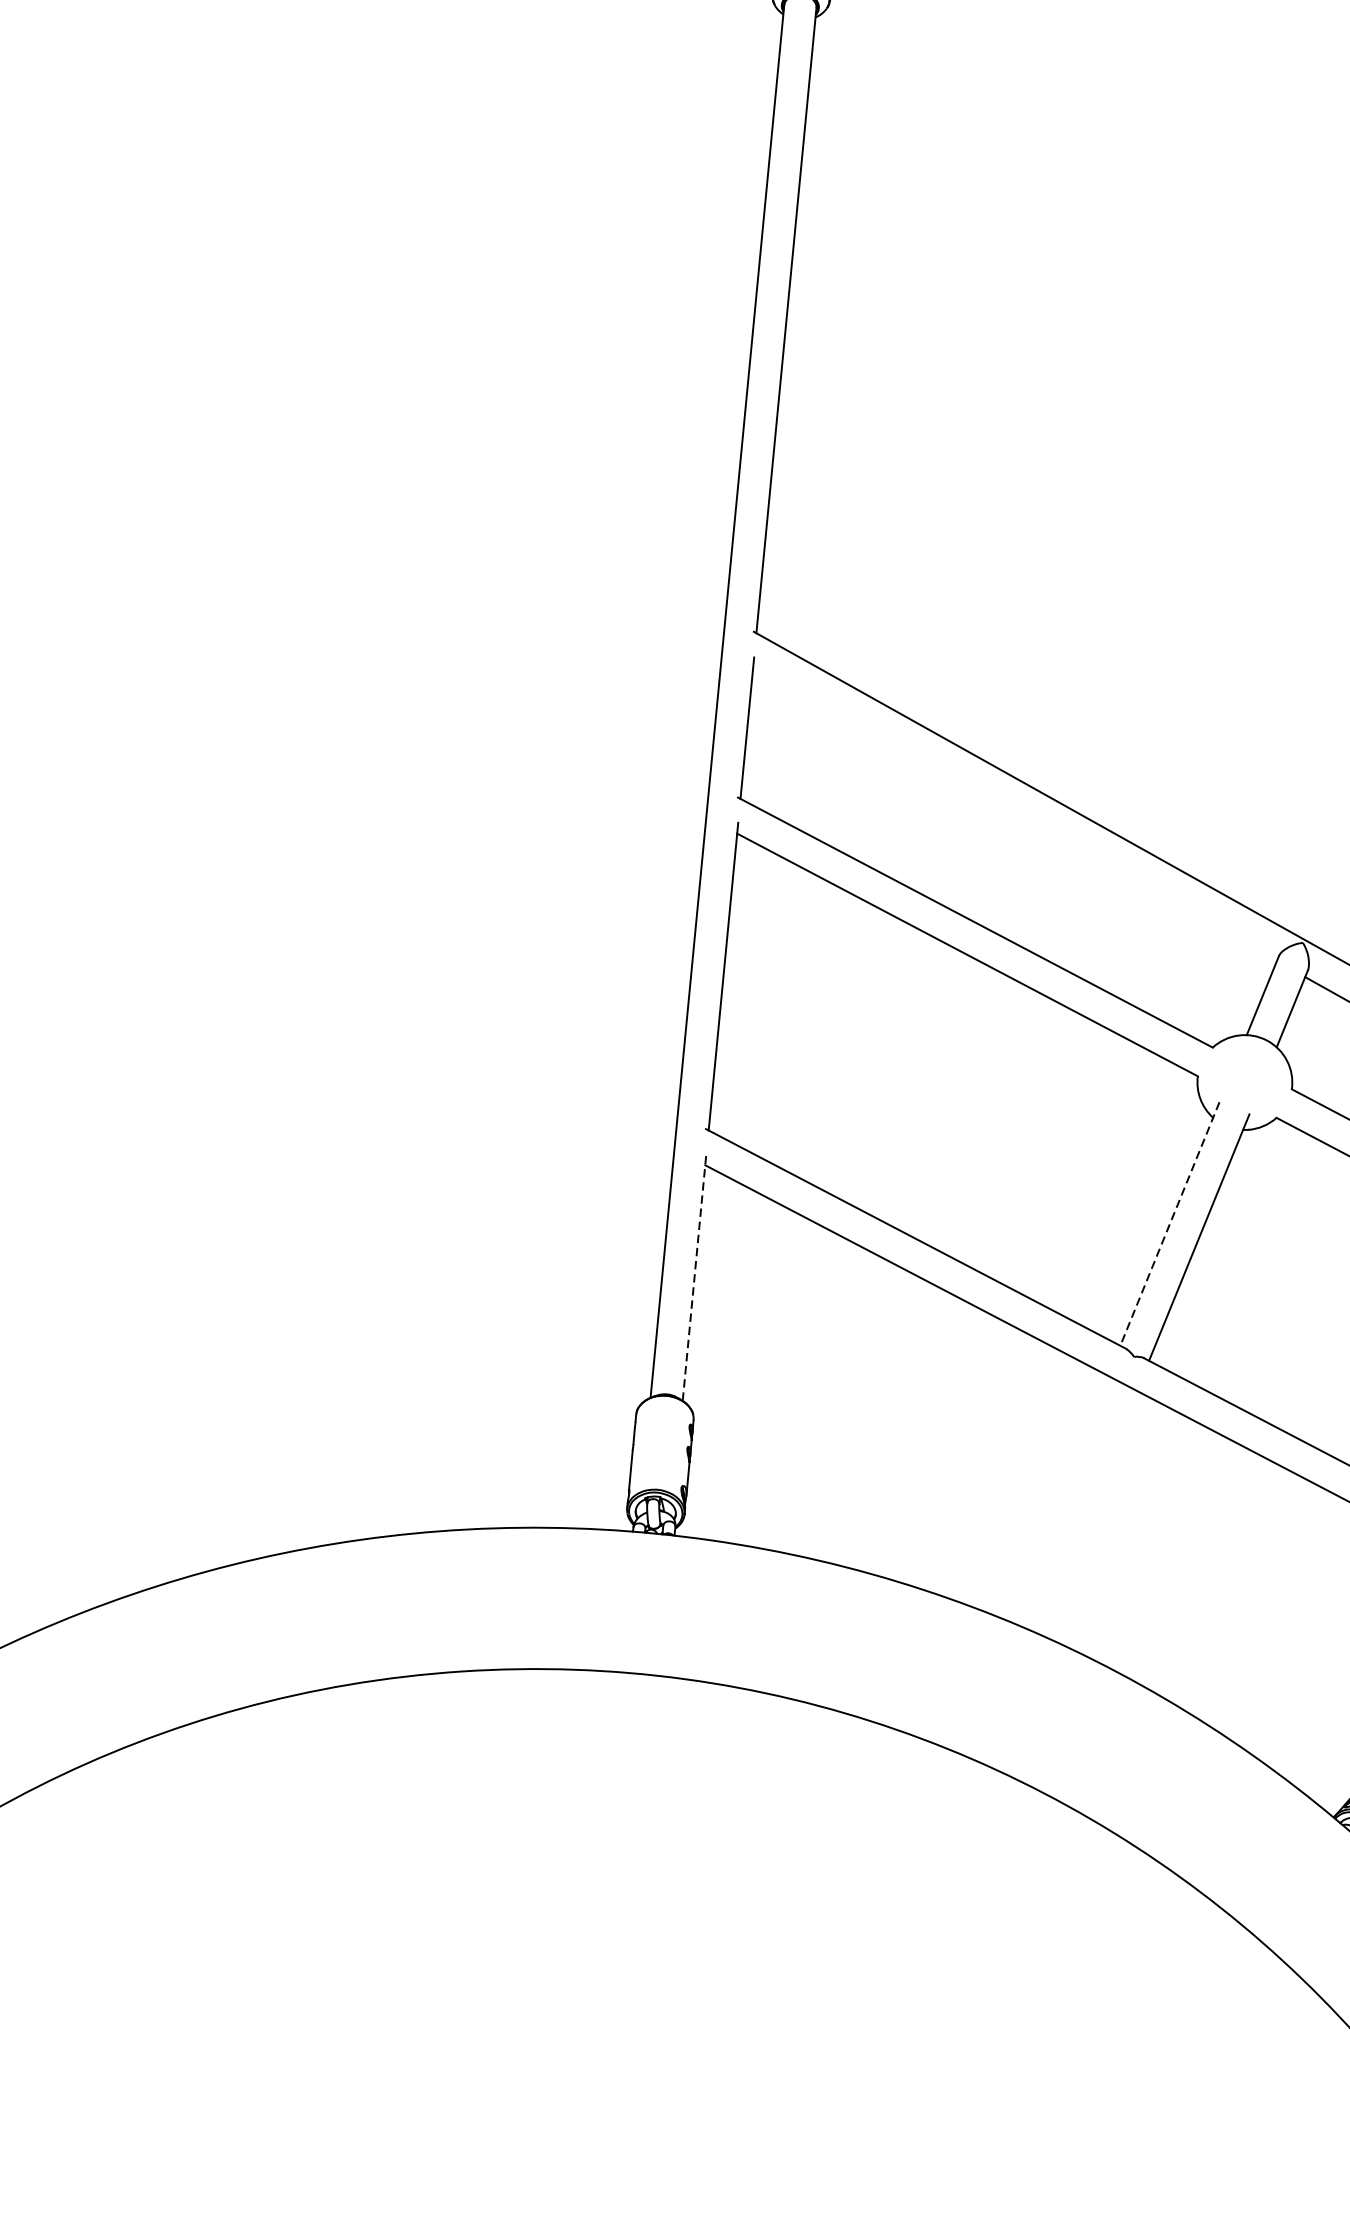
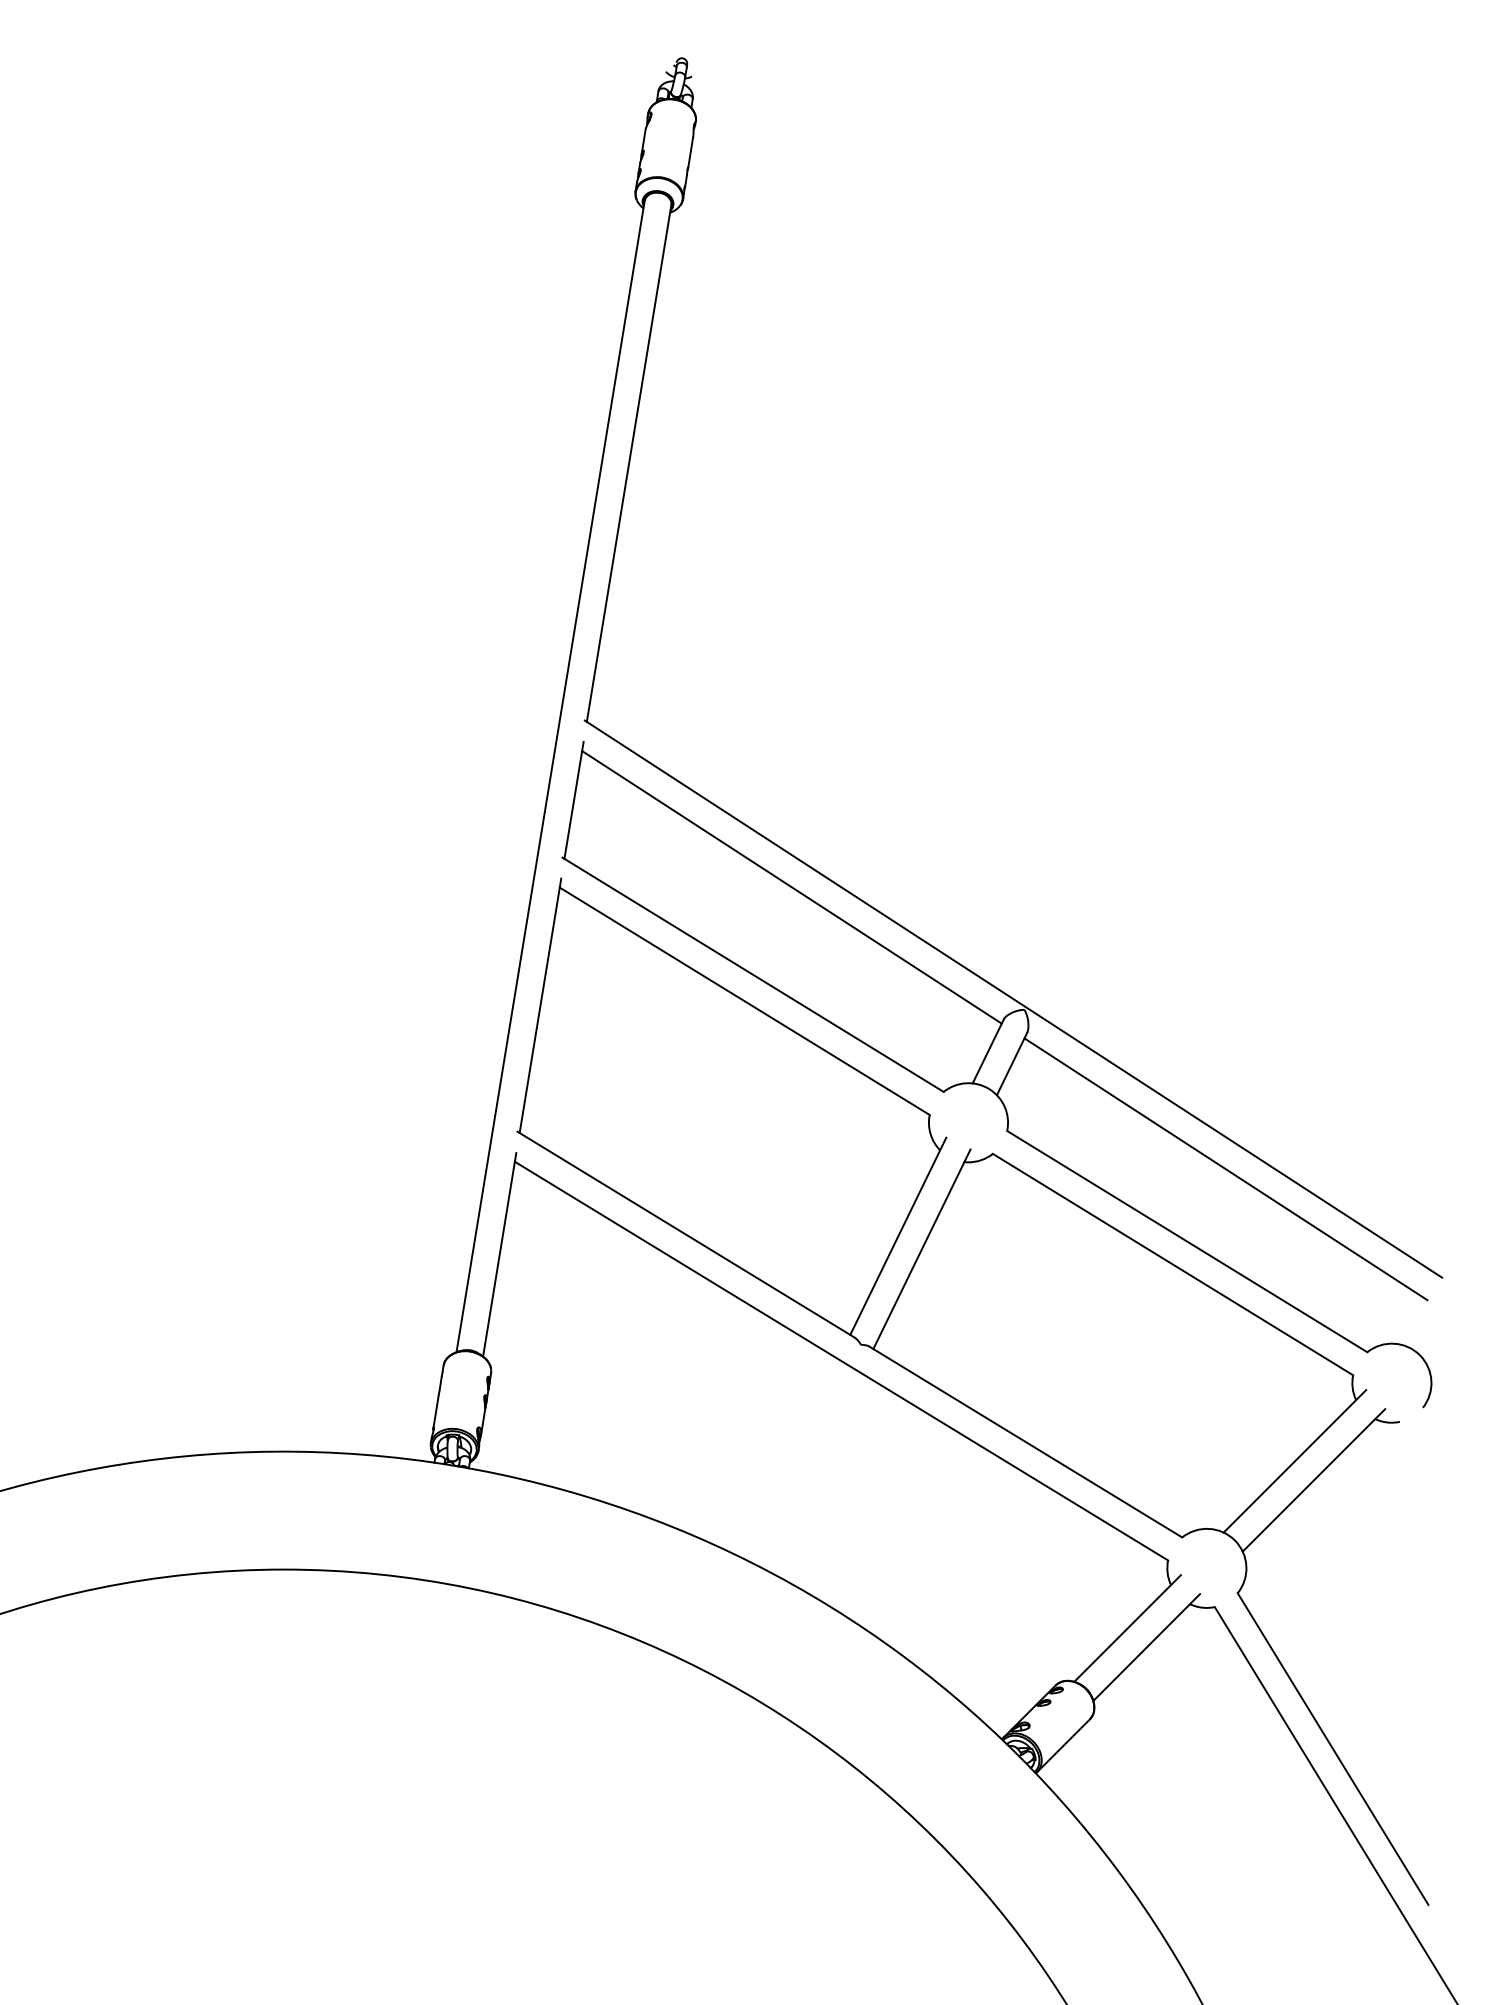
line: (1014, 815) -> (791, 887), added
line: (1170, 1224) -> (898, 1236), dashed -> solid
line: (694, 1277) -> (499, 1254), dashed -> solid

